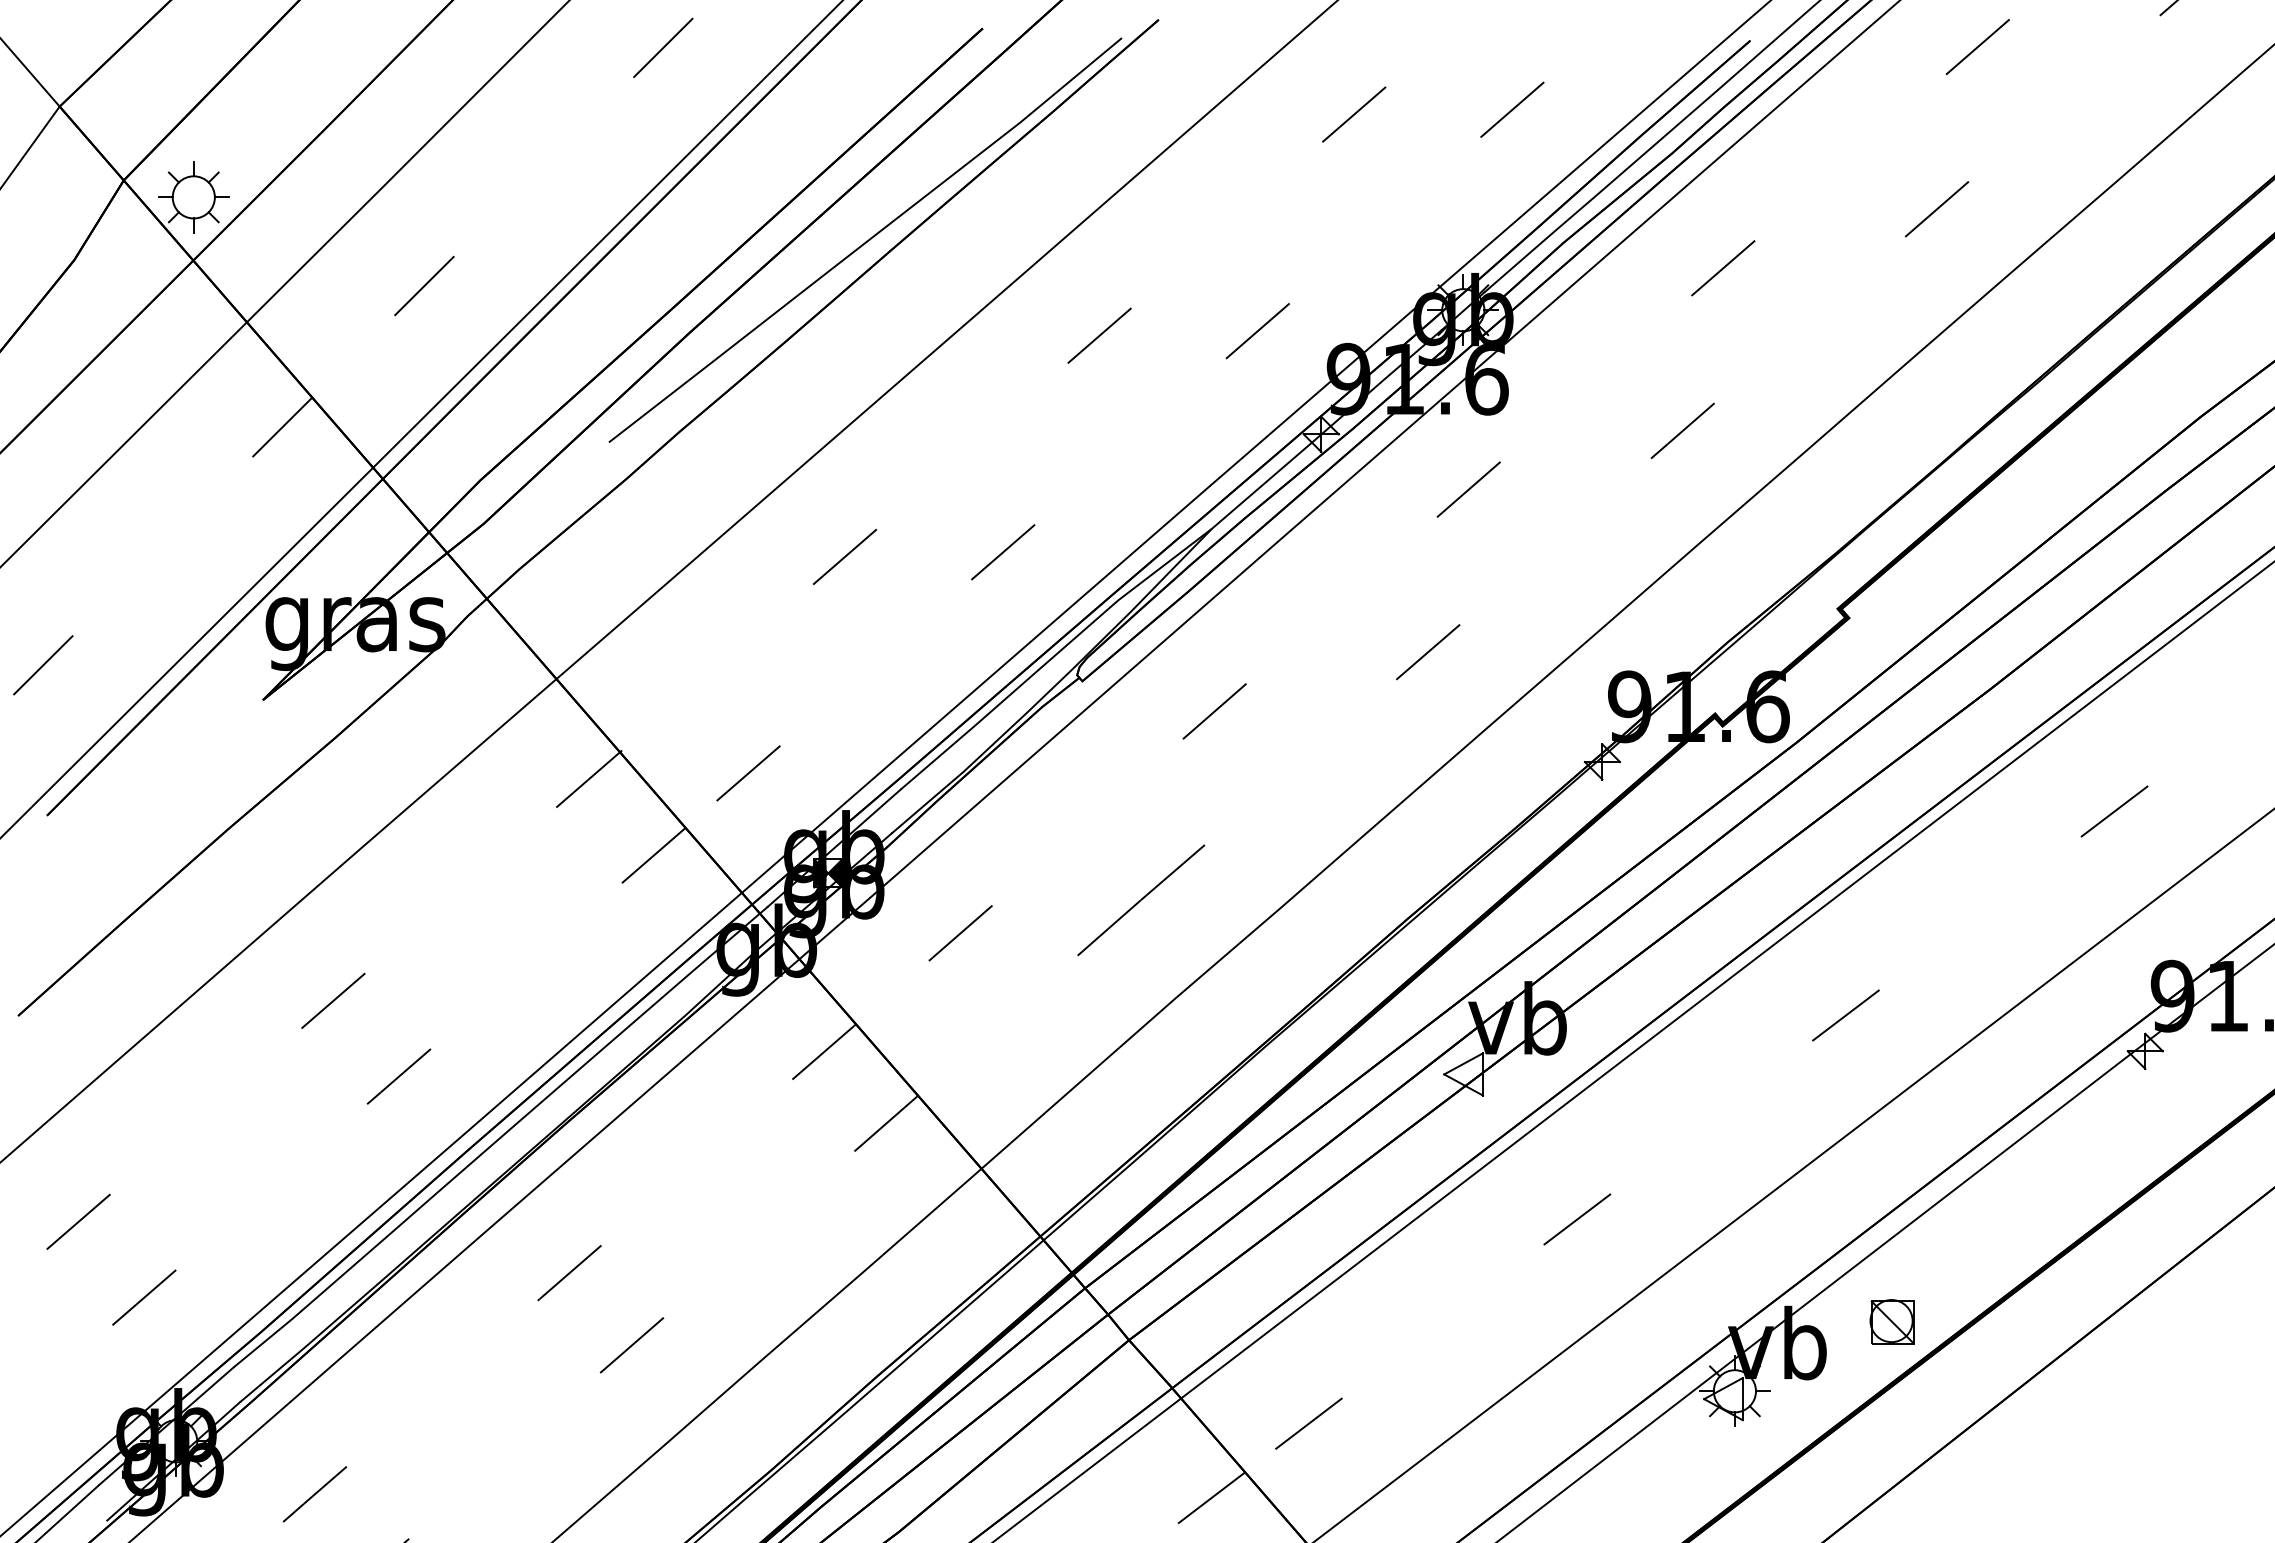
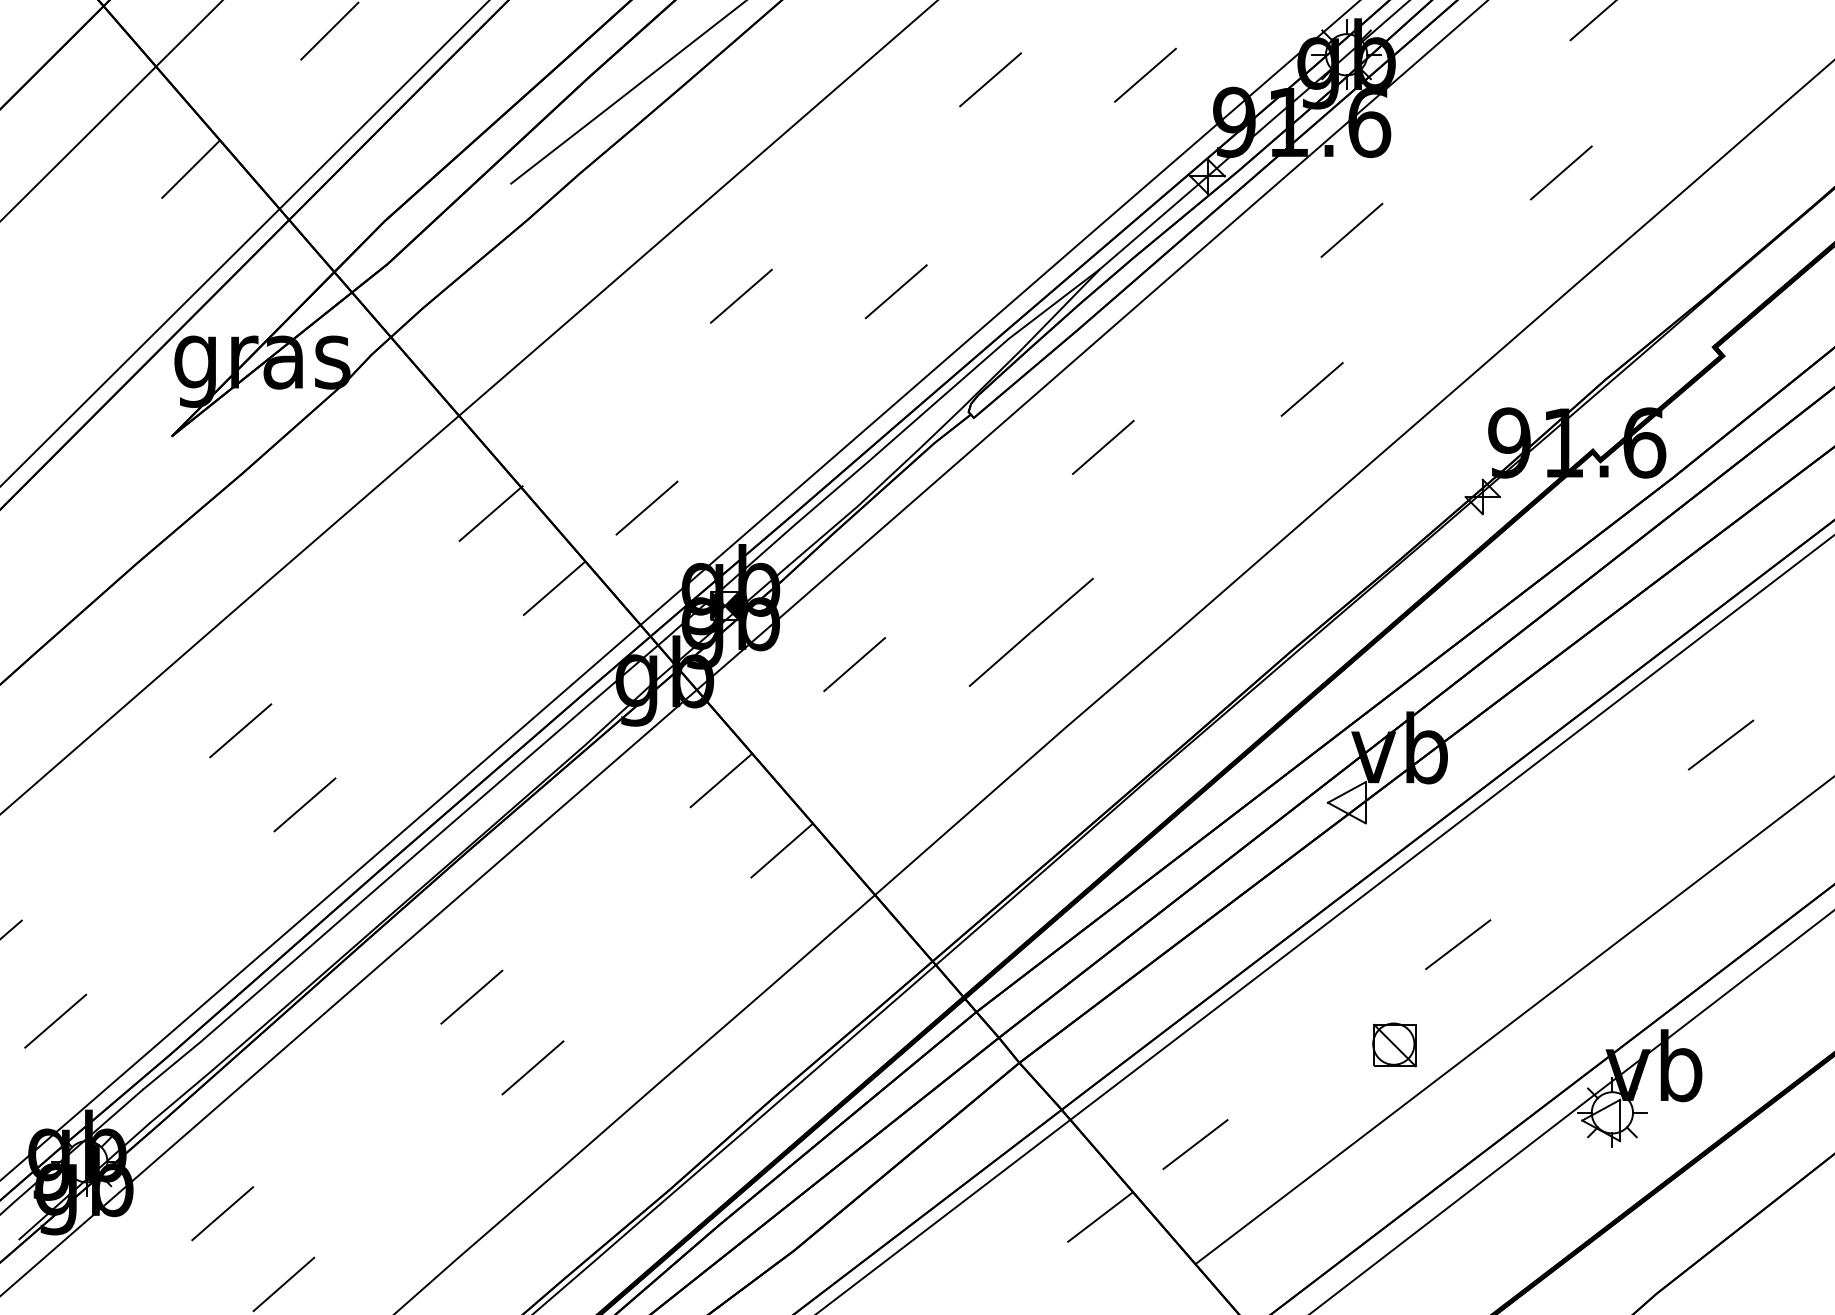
part: (1891, 1321) -> (1393, 1044), moved

